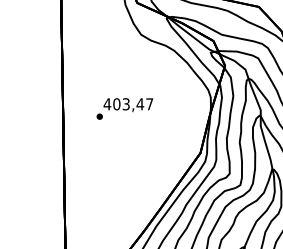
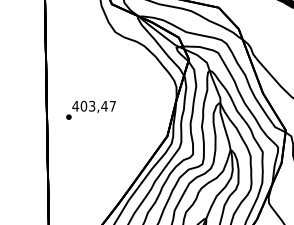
text: (124, 107) -> (90, 109), moved

